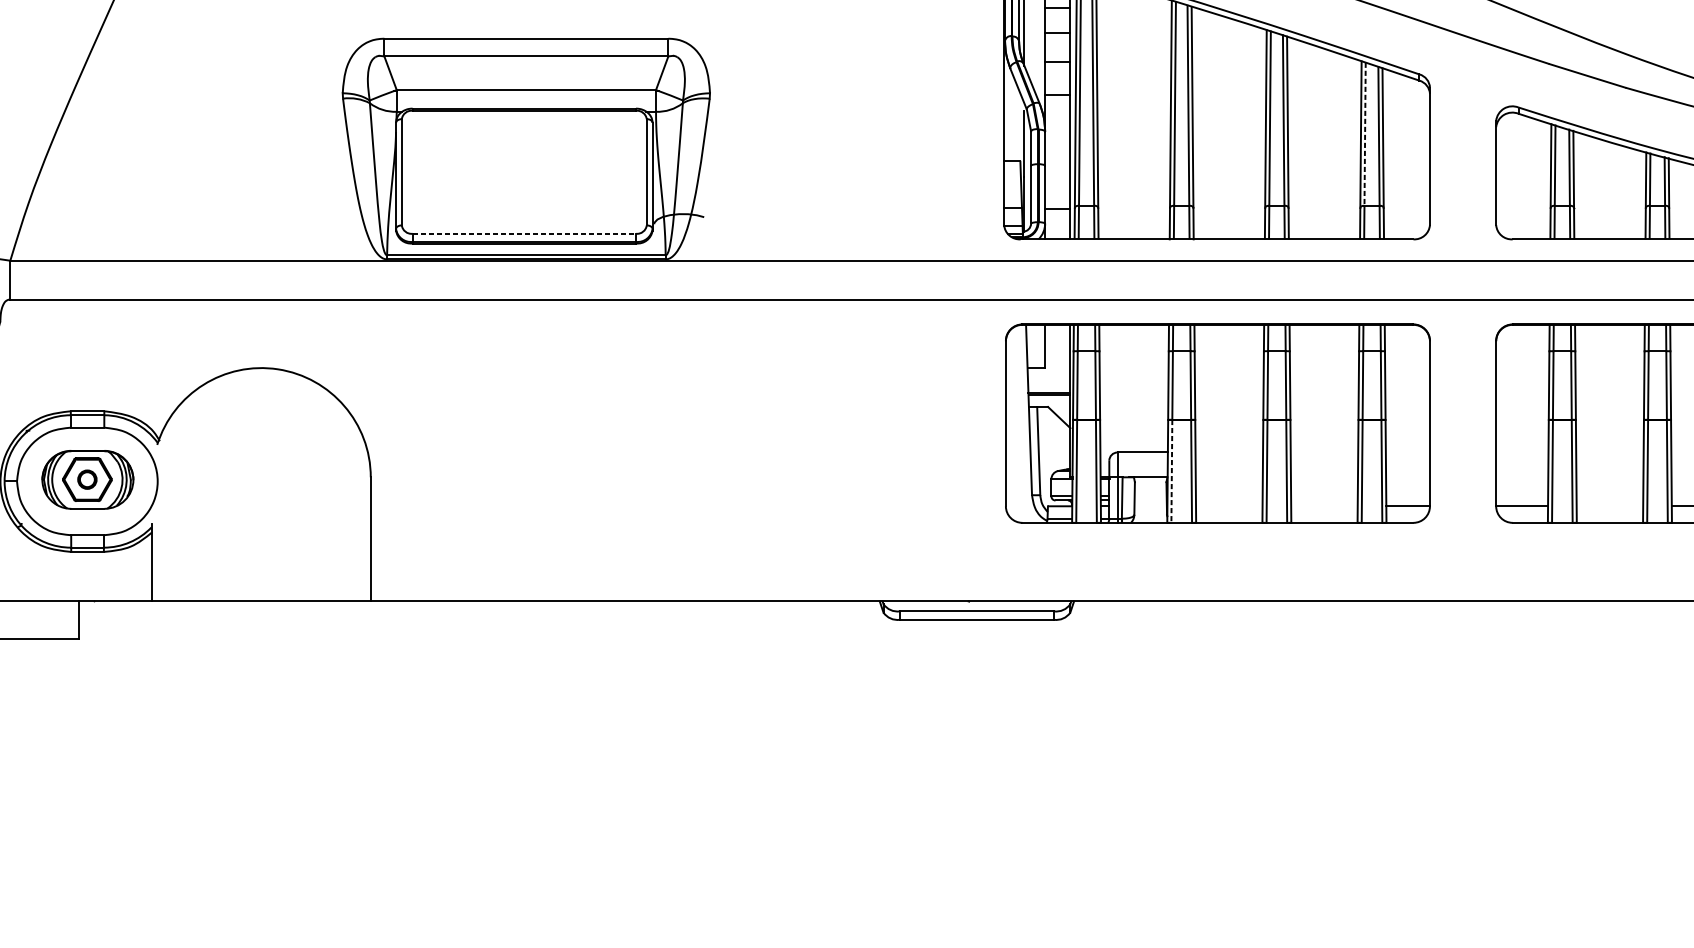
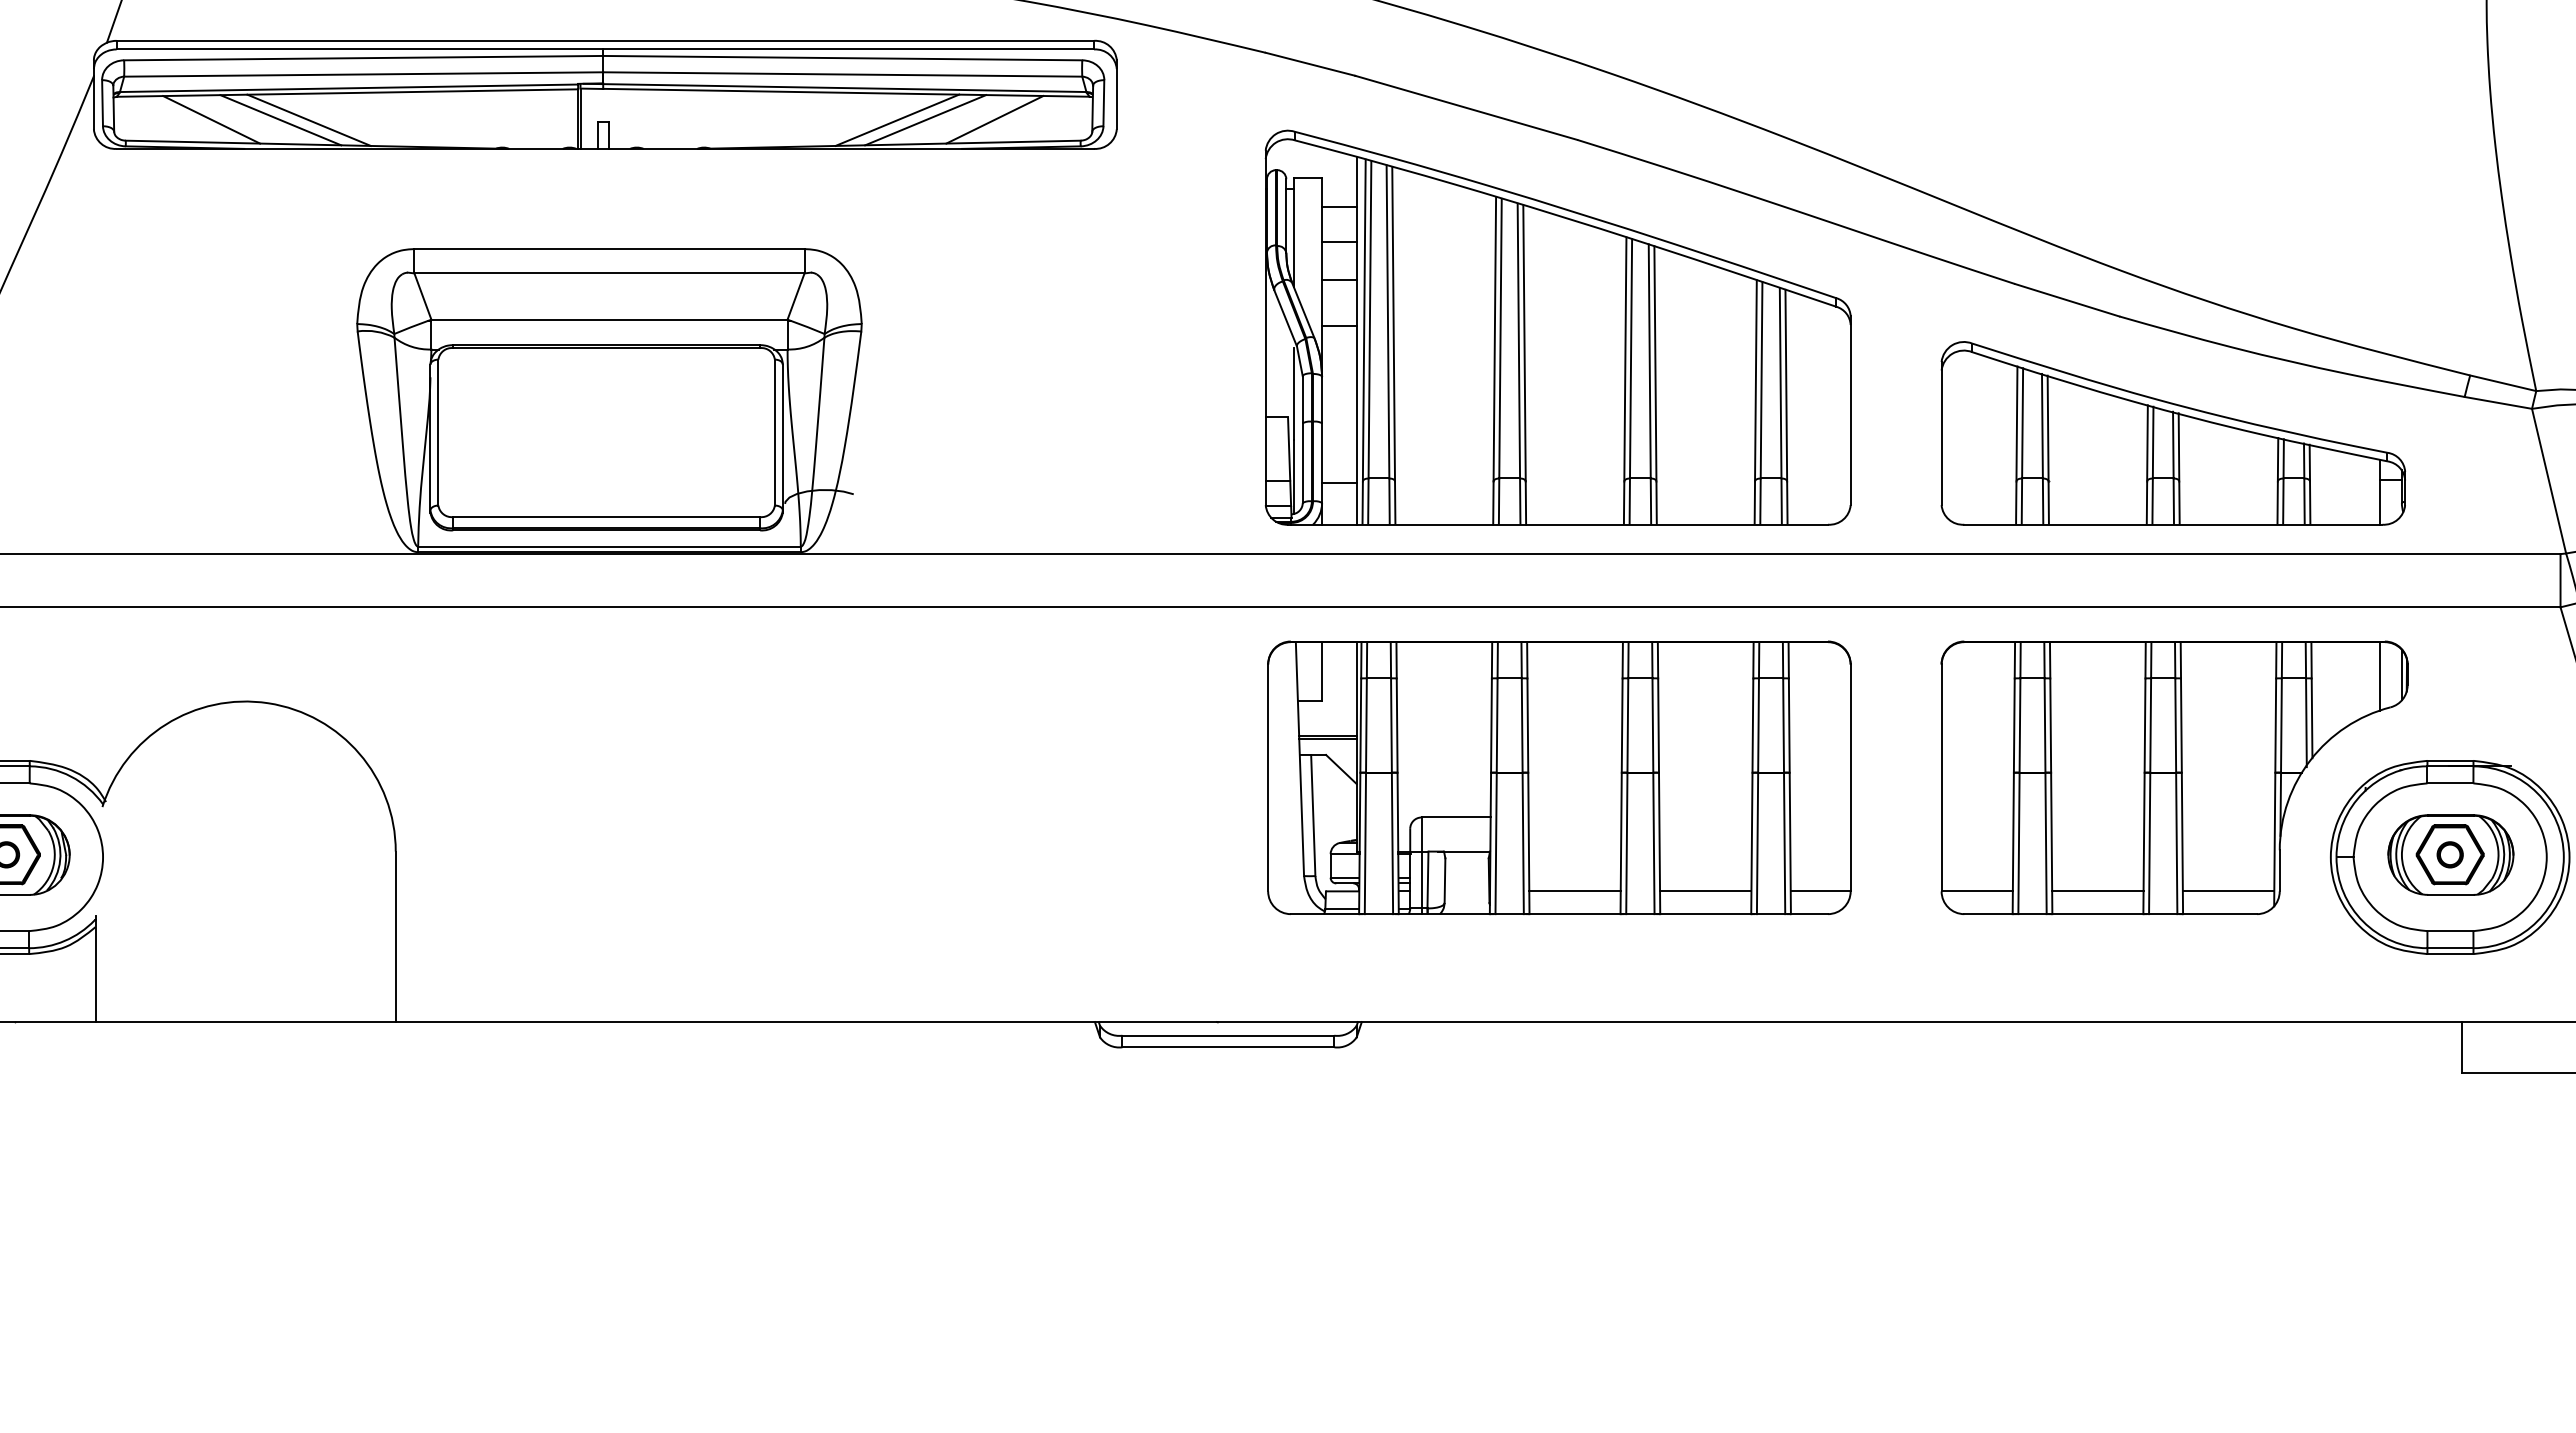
line: (1365, 134) -> (1761, 380), dashed -> solid
line: (524, 234) -> (607, 517), dashed -> solid
line: (1172, 471) -> (1496, 843), dashed -> solid
line: (1228, 506) -> (1574, 891), added
line: (1324, 506) -> (1705, 891), added
line: (1609, 506) -> (2097, 891), added

